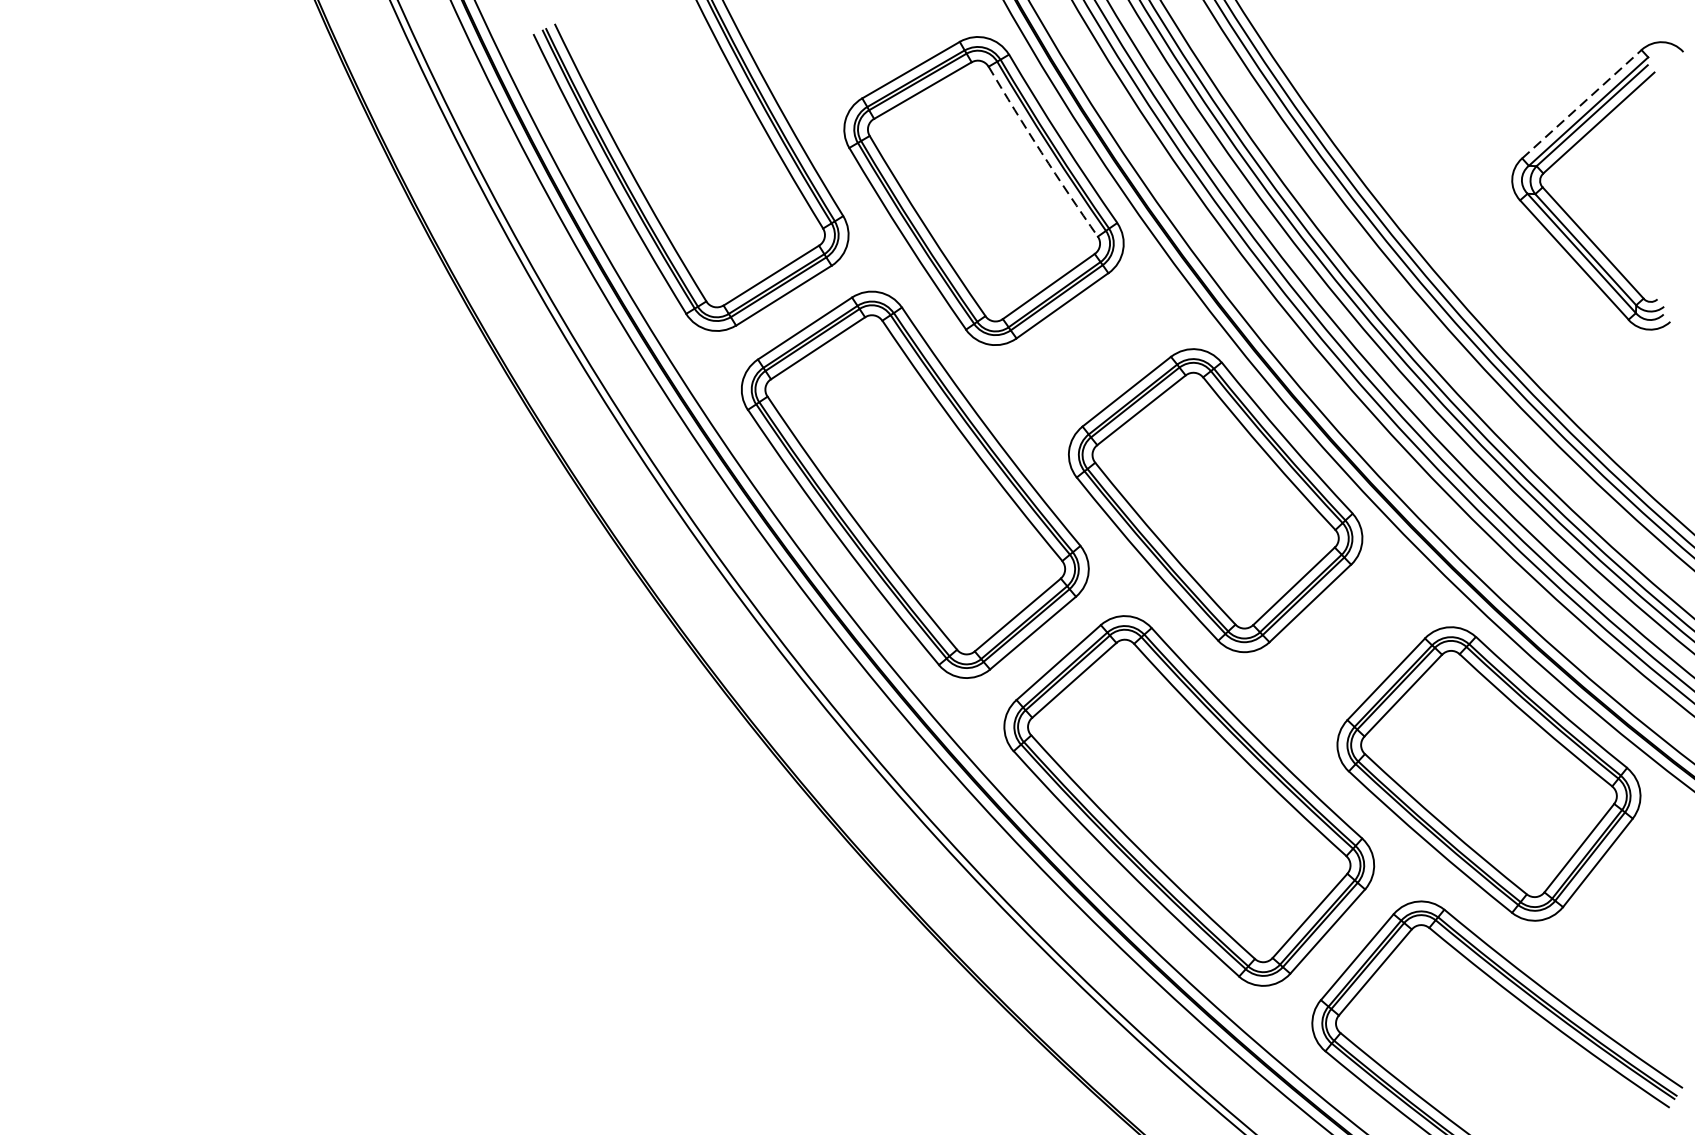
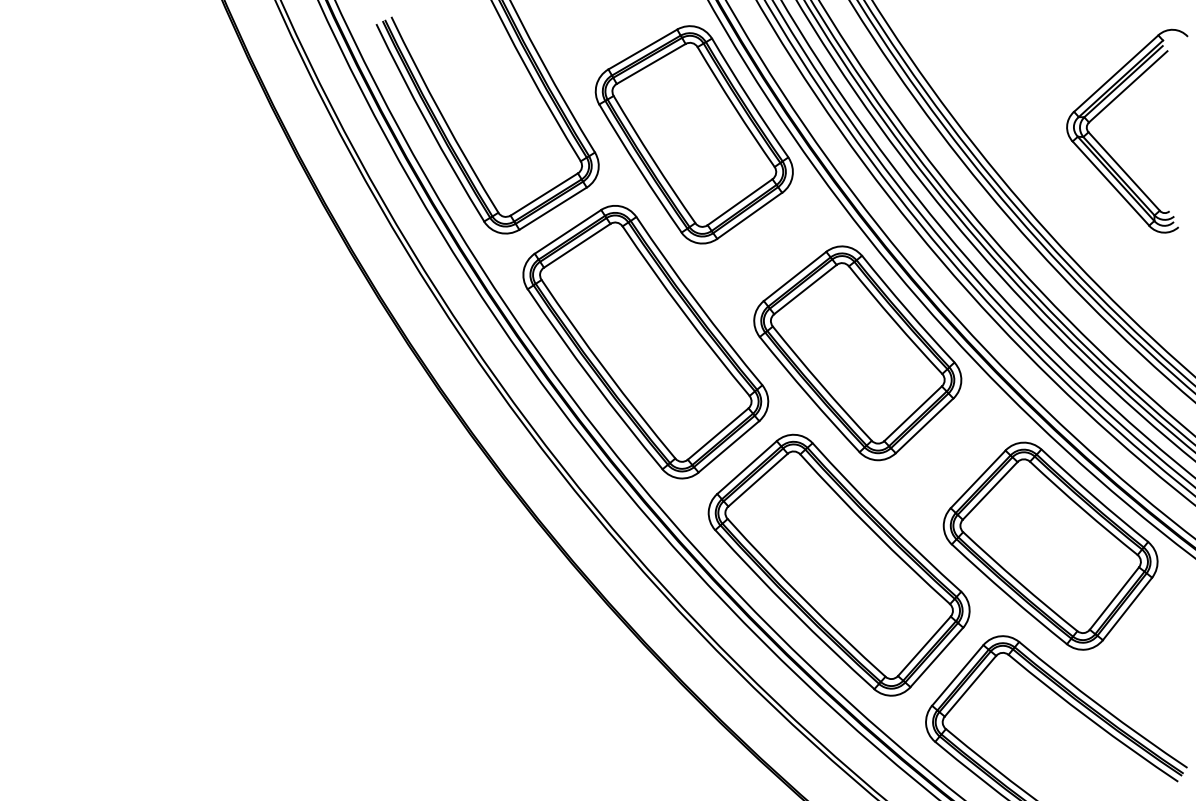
line: (1582, 104) -> (1116, 73), dashed -> solid
arc: (1042, 152) -> (735, 107), dashed -> solid

